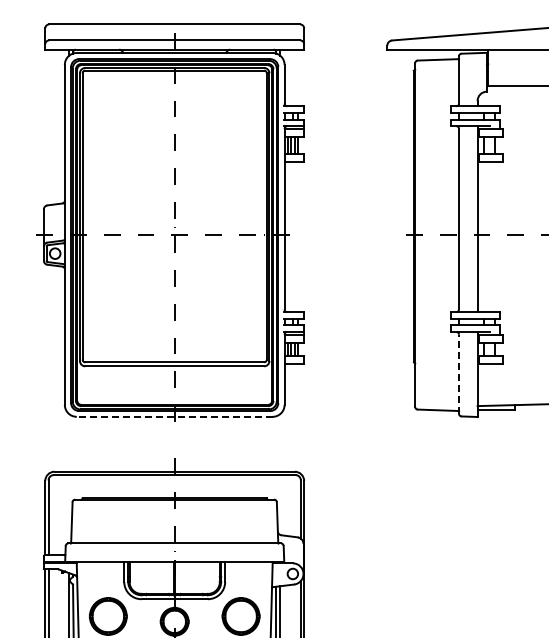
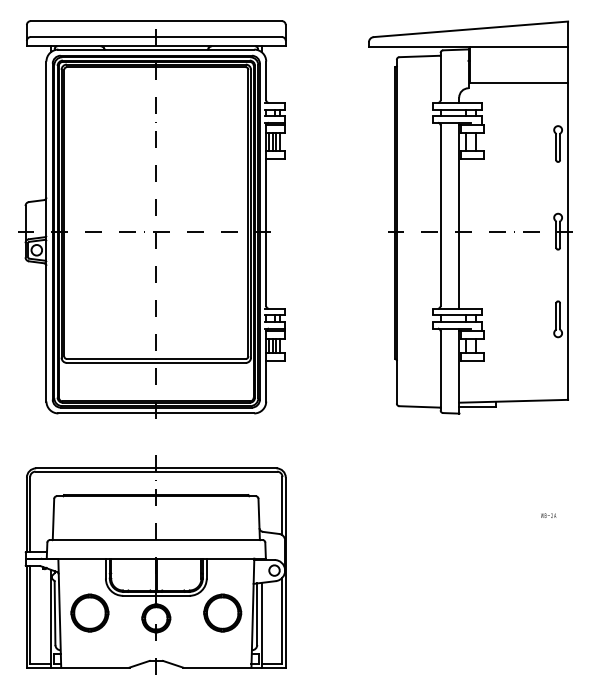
line: (458, 373) -> (440, 370), dashed -> solid
line: (174, 416) -> (156, 413), dashed -> solid

